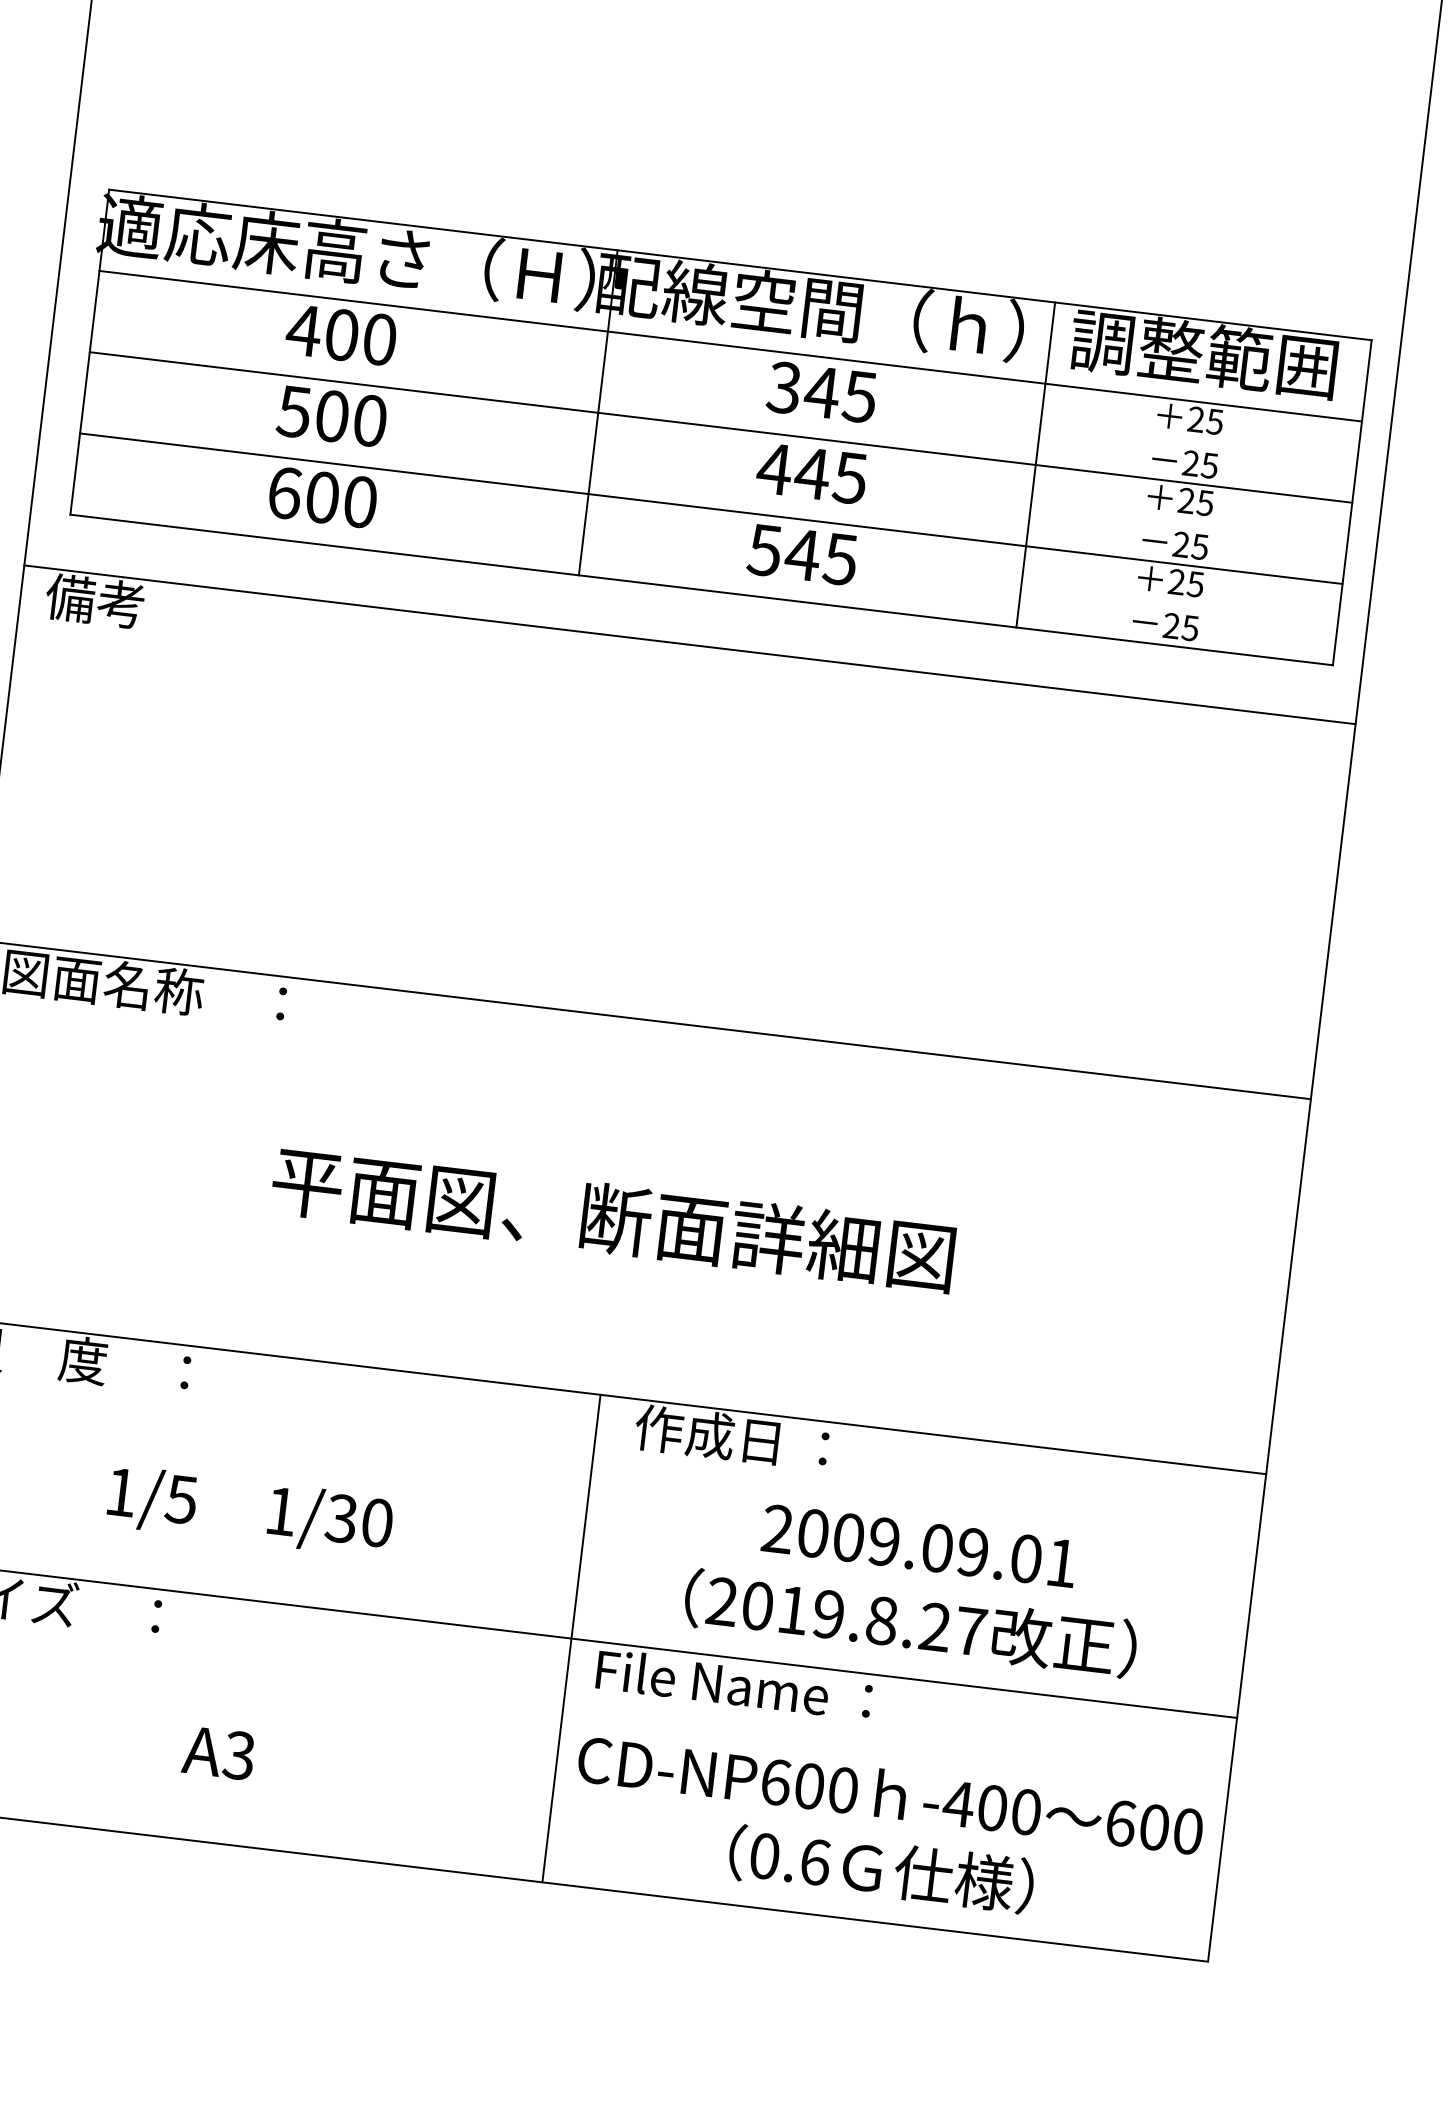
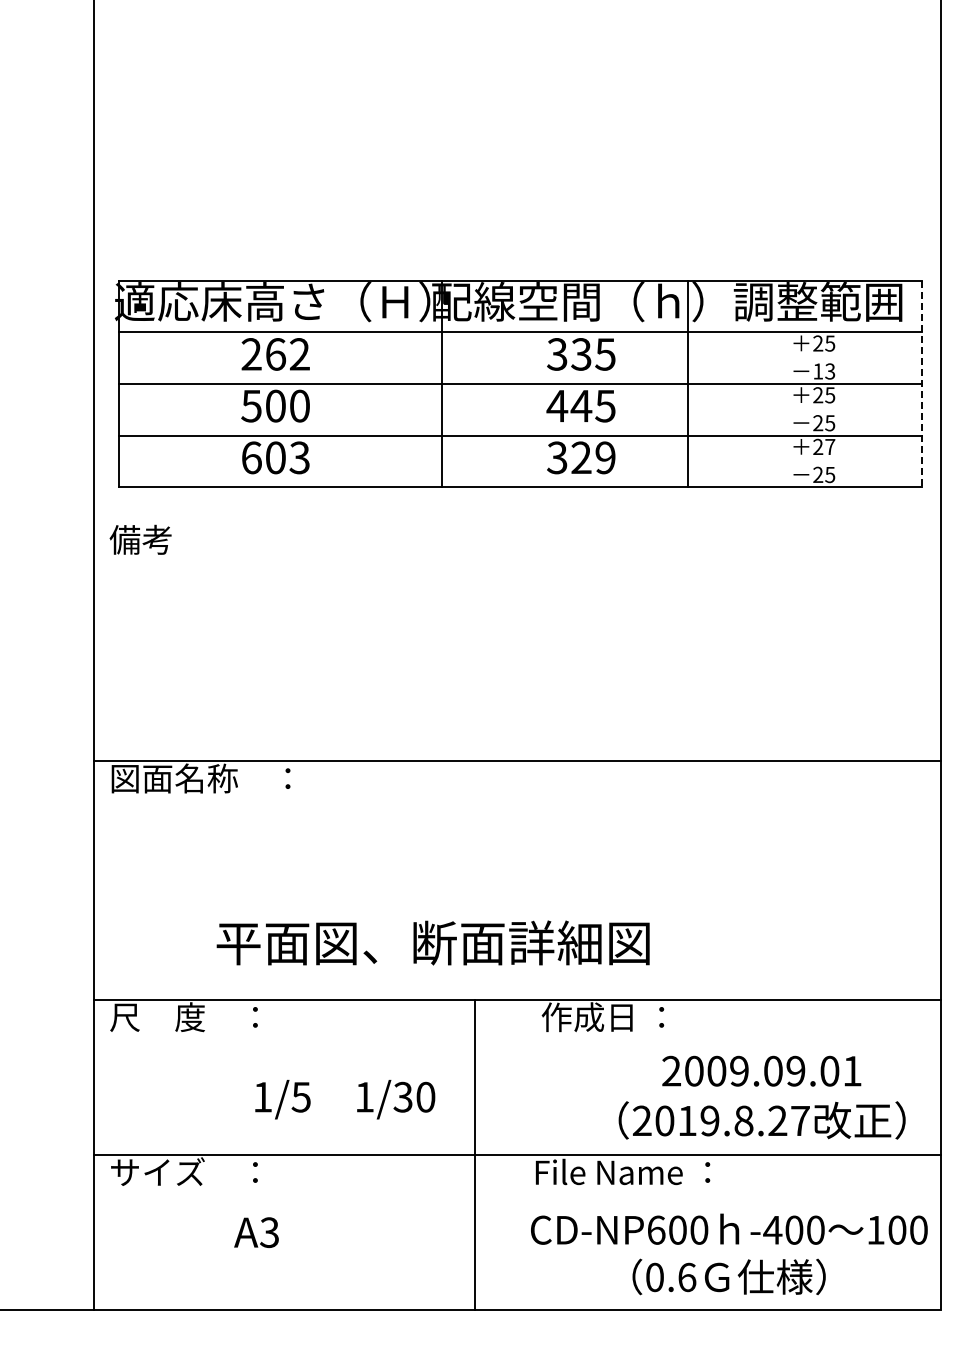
text: (339, 334) -> (274, 354), 400 -> 262
text: (822, 392) -> (581, 354), 345 -> 335
line: (1035, 464) -> (687, 383), moved
text: (1200, 464) -> (824, 371), 25 -> 13
text: (359, 501) -> (299, 457), 600 -> 603
line: (1352, 503) -> (922, 384), solid -> dashed
text: (802, 554) -> (581, 457), 545 -> 329
text: (1196, 585) -> (830, 447), 25 -> 27
line: (690, 644) -> (517, 522), removed
text: (612, 1218) -> (432, 942), moved
text: (250, 1511) -> (345, 1099), moved
text: (914, 1587) -> (761, 1097), moved
line: (571, 1638) -> (475, 1155), moved
text: (218, 1752) -> (256, 1232), moved
text: (1121, 1822) -> (876, 1229), 600 -> 100

